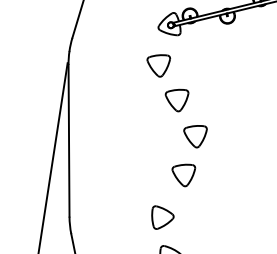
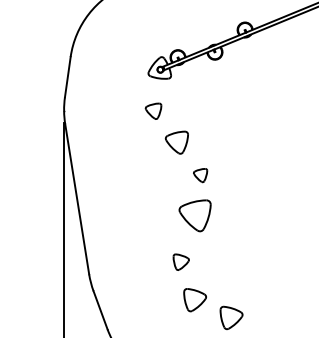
part: (157, 65) -> (153, 111), size x0.7
part: (194, 135) -> (200, 175), size x0.6
part: (182, 174) -> (194, 215), size x1.4
part: (162, 218) -> (181, 262), size x0.7

